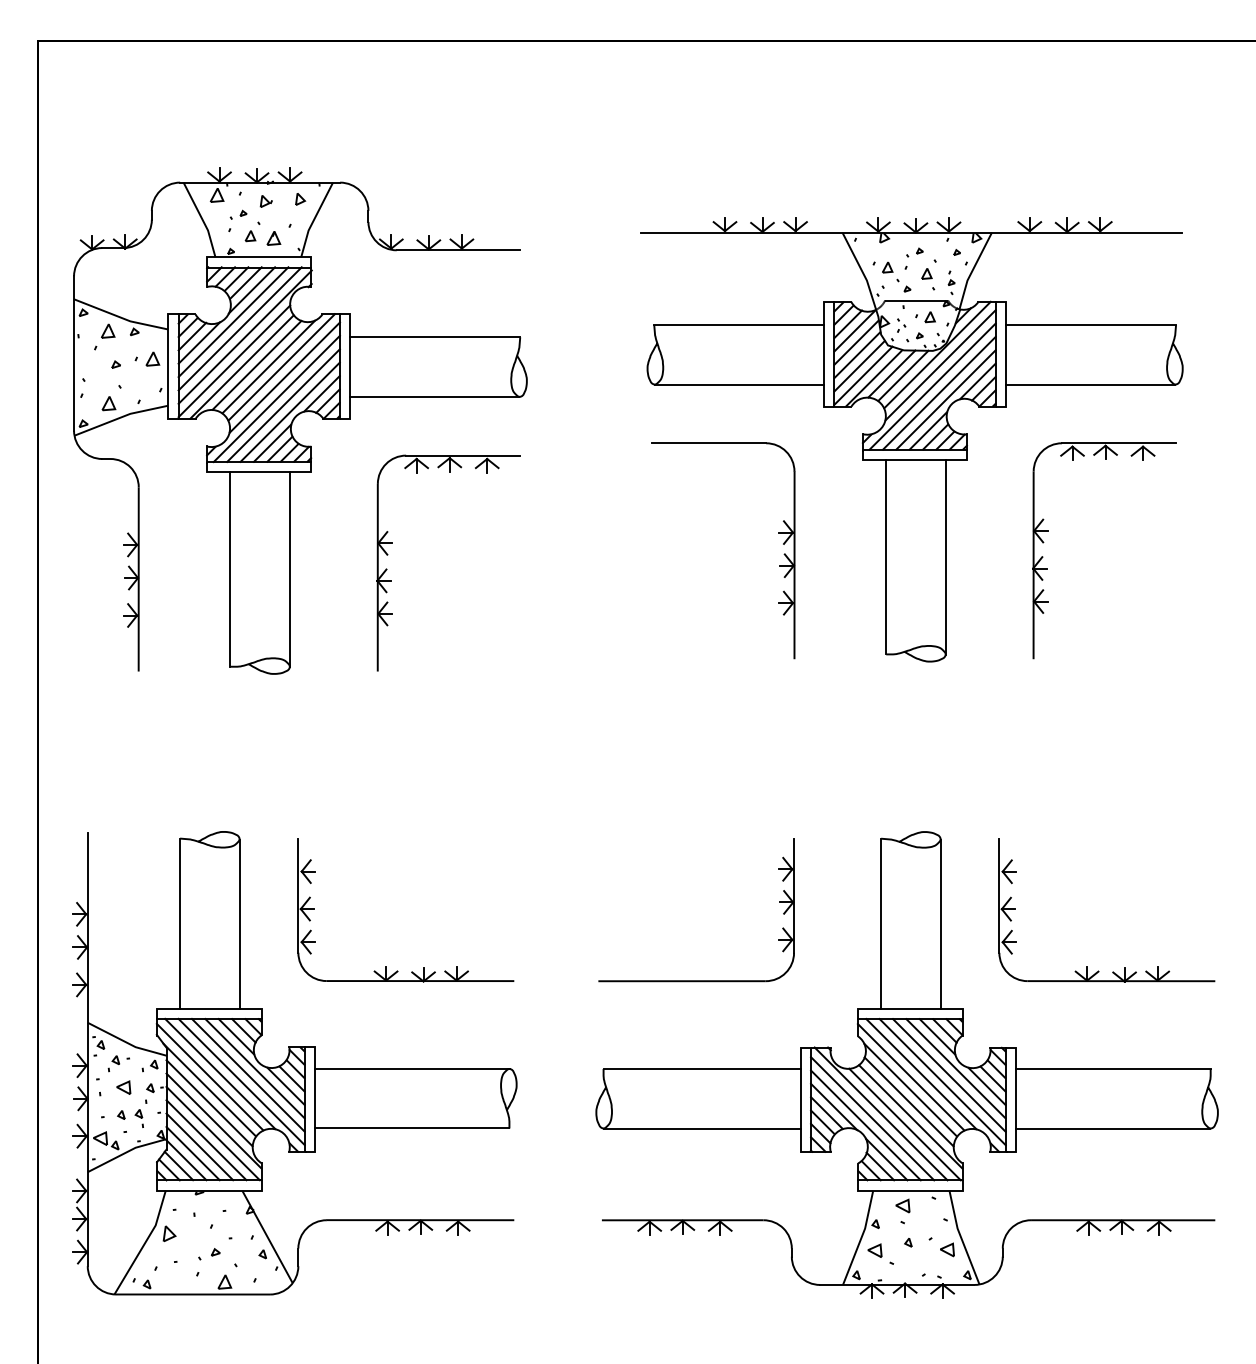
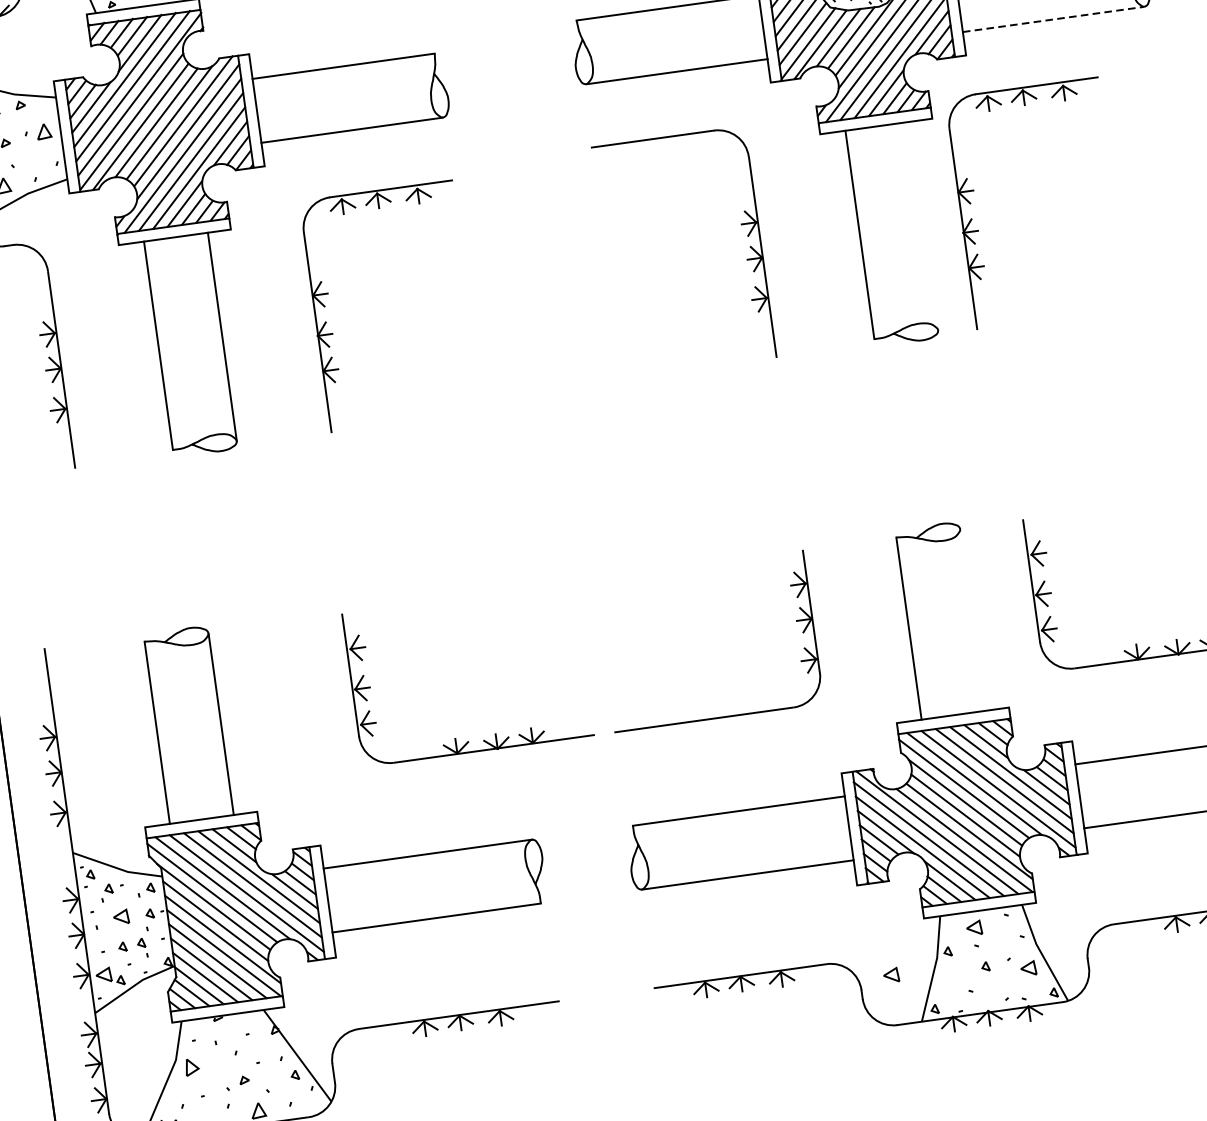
line: (1091, 384) -> (1054, 19), solid -> dashed
part: (1048, 531) -> (974, 190), moved
line: (945, 557) -> (923, 226), removed
line: (940, 923) -> (972, 619), removed
part: (386, 966) -> (455, 738), moved
line: (874, 1248) -> (890, 973), moved

